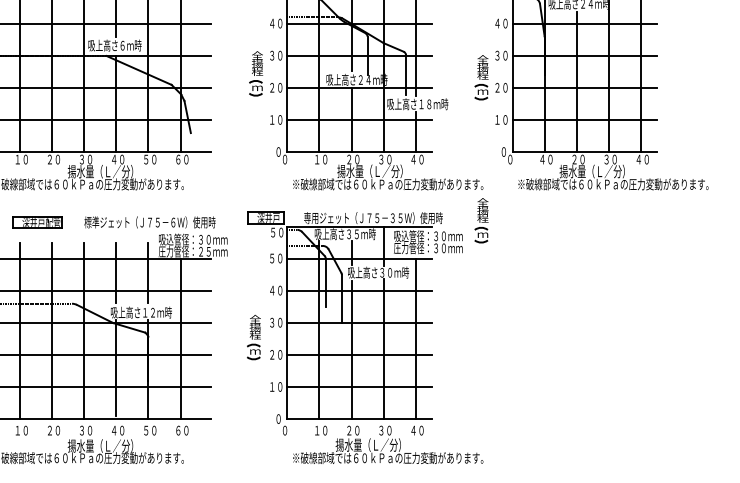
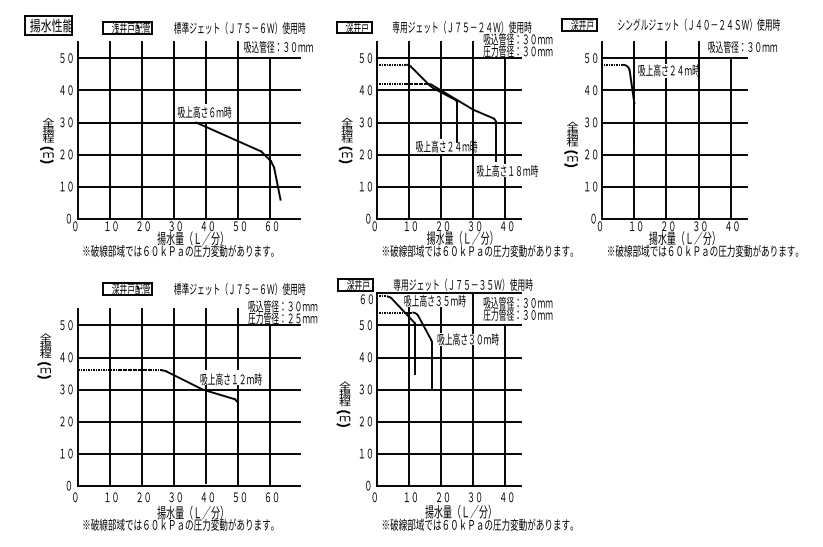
text: (542, 158) -> (632, 225), ４０ -> １０
part: (480, 219) -> (570, 286), removed
text: (272, 231) -> (362, 298), ５０ -> ６０

